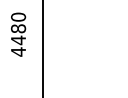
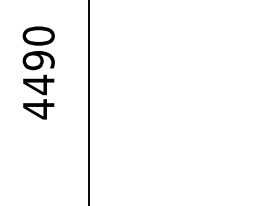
text: (18, 28) -> (38, 59), 4480 -> 4490

